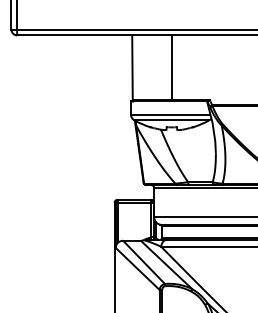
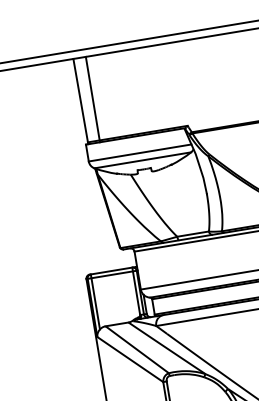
line: (171, 68) -> (92, 99), moved

